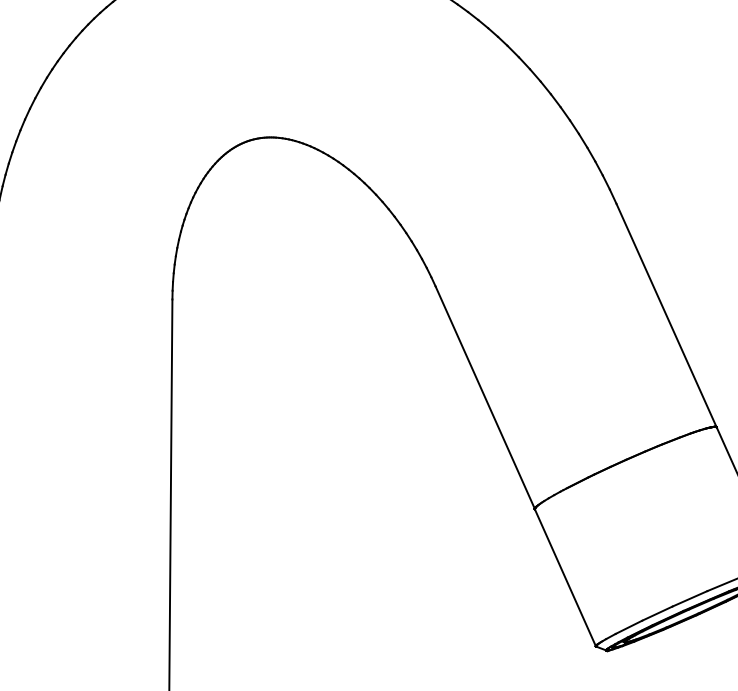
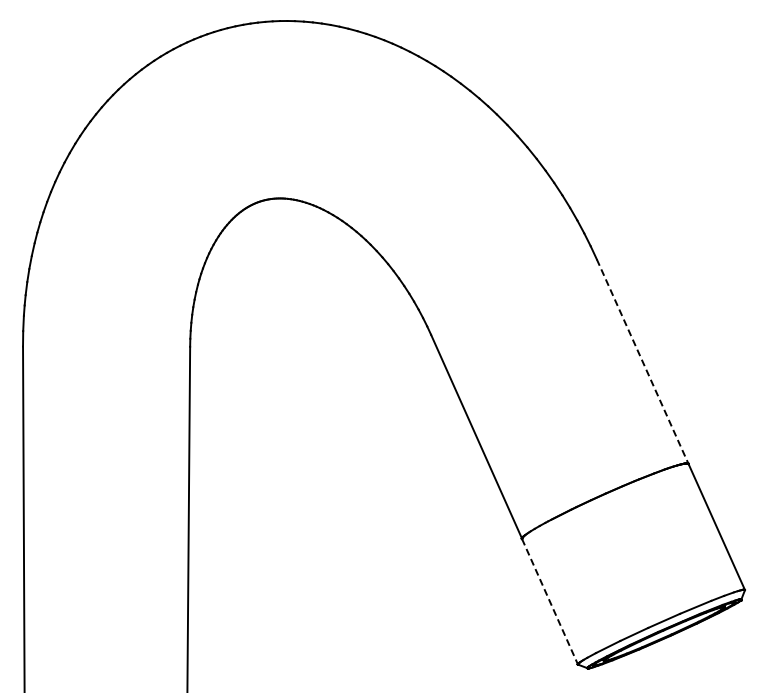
line: (666, 316) -> (642, 362), solid -> dashed
line: (564, 577) -> (549, 601), solid -> dashed

